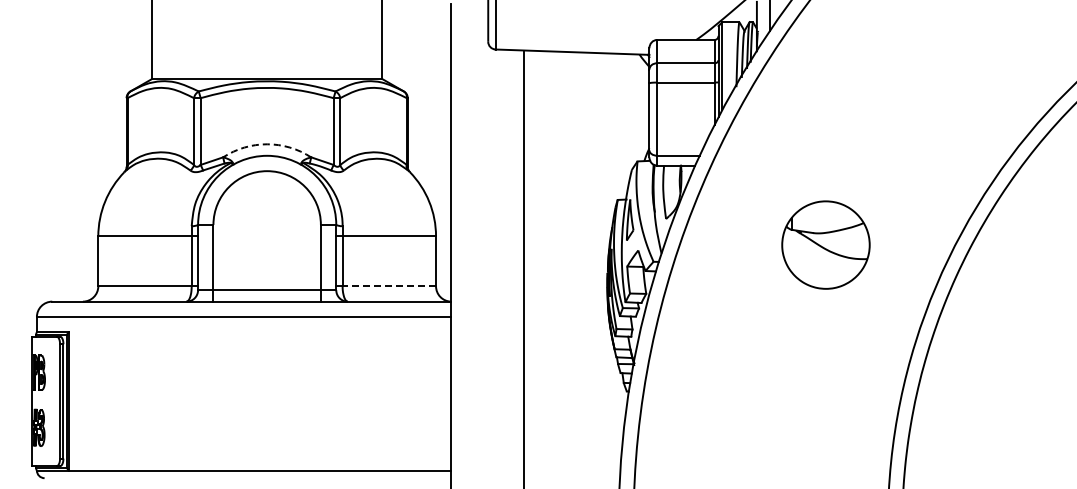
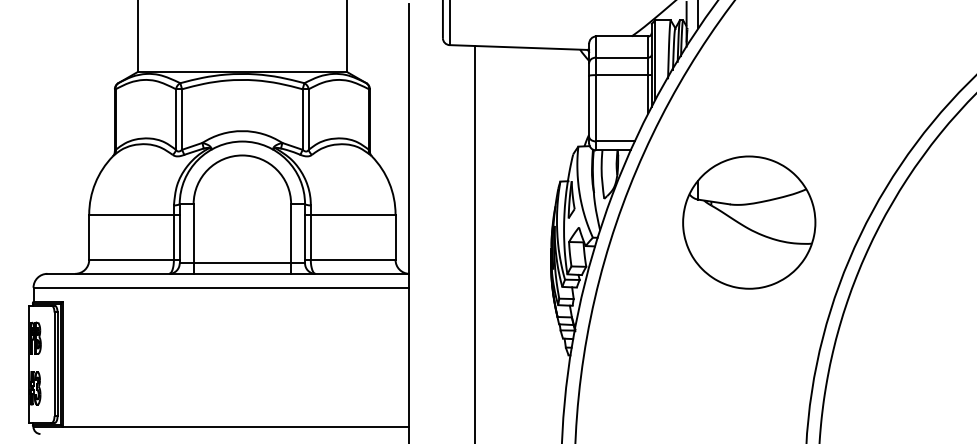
arc: (267, 144) -> (242, 131), dashed -> solid
part: (825, 244) -> (748, 222), size x1.67
line: (389, 286) -> (353, 260), dashed -> solid

